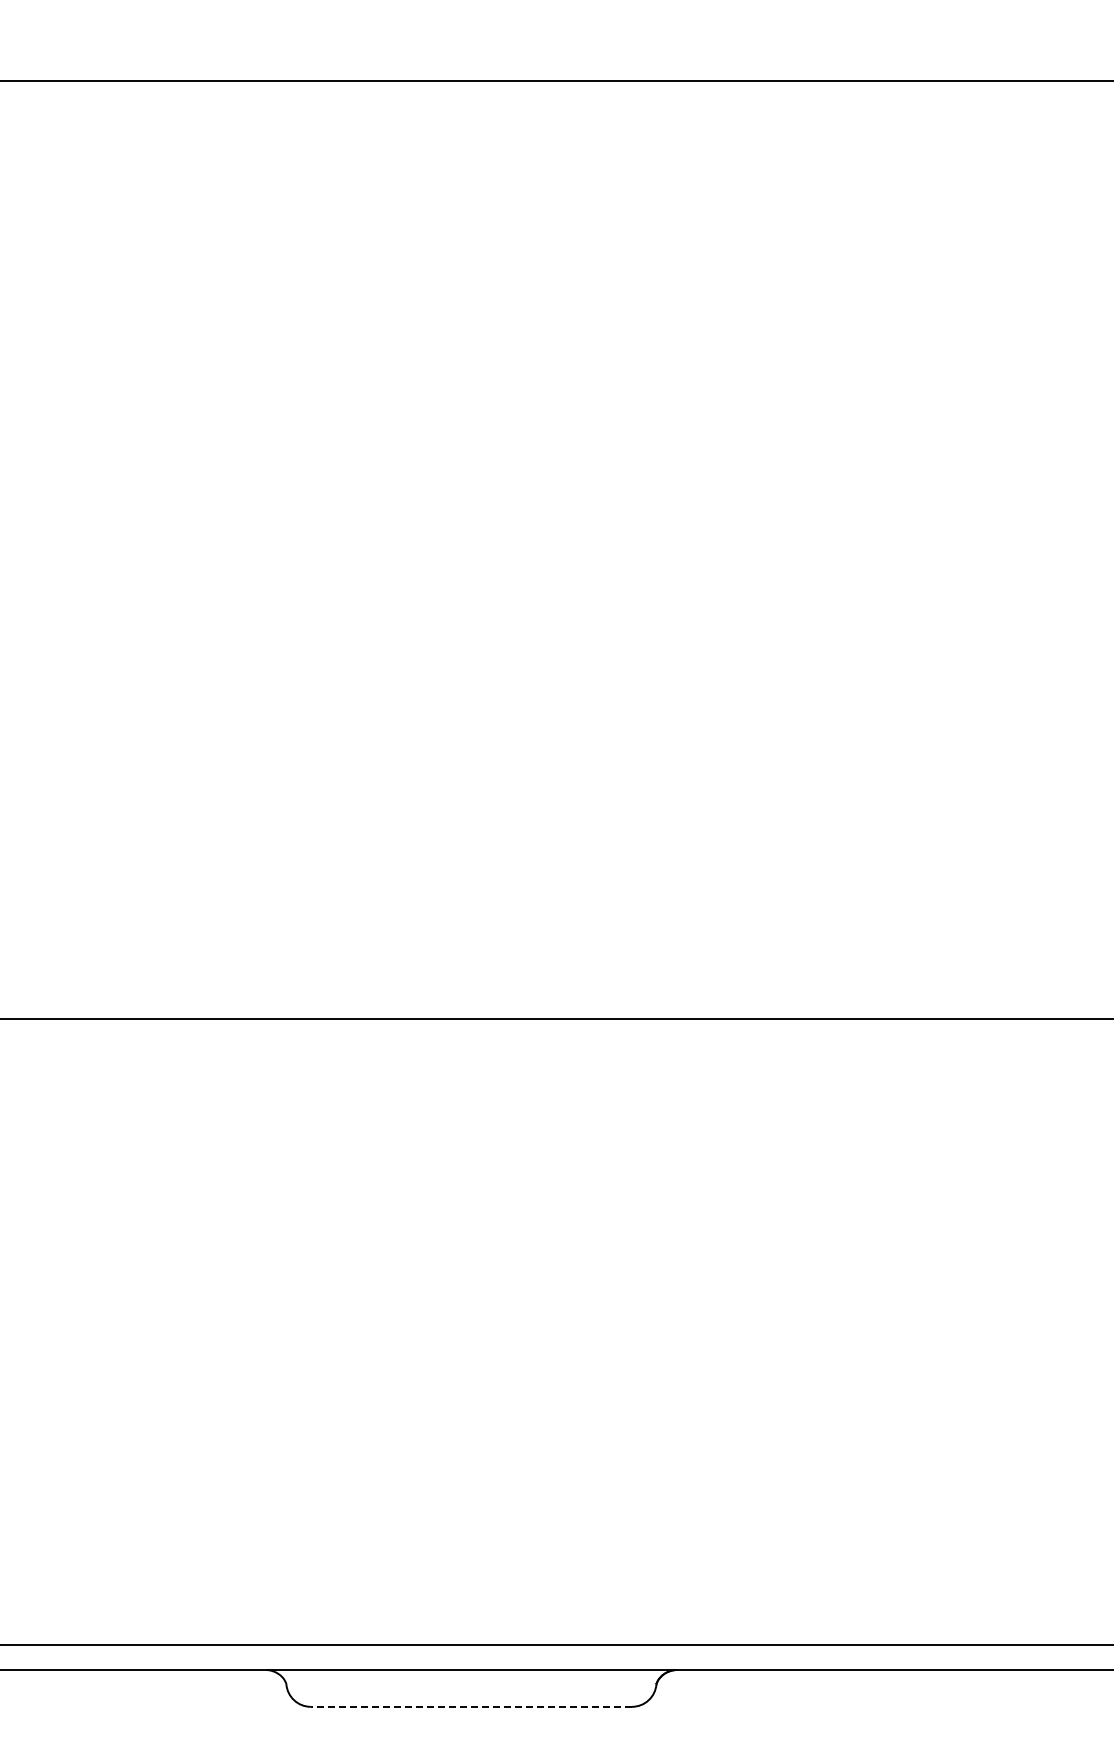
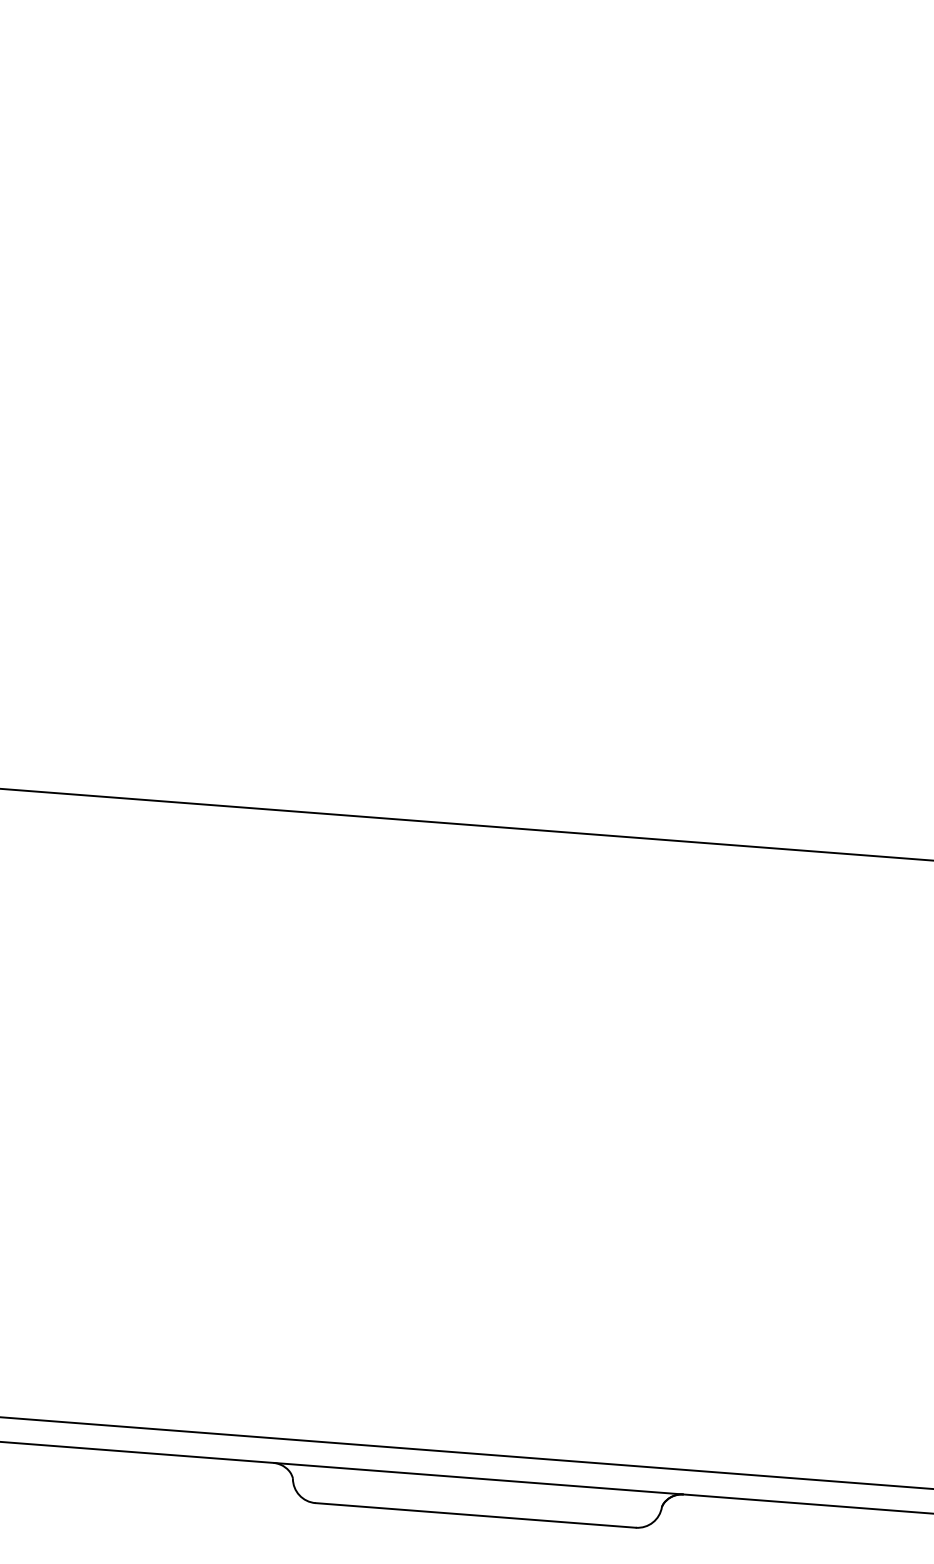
line: (471, 1706) -> (475, 1515), dashed -> solid

